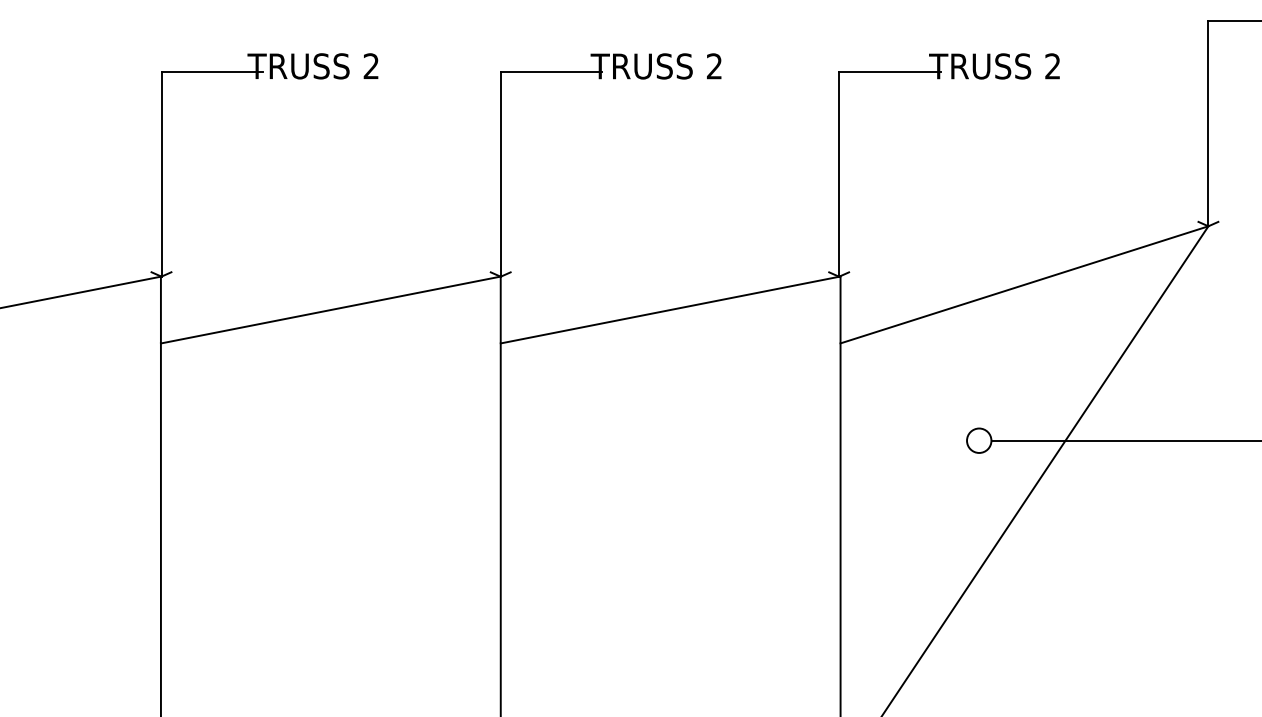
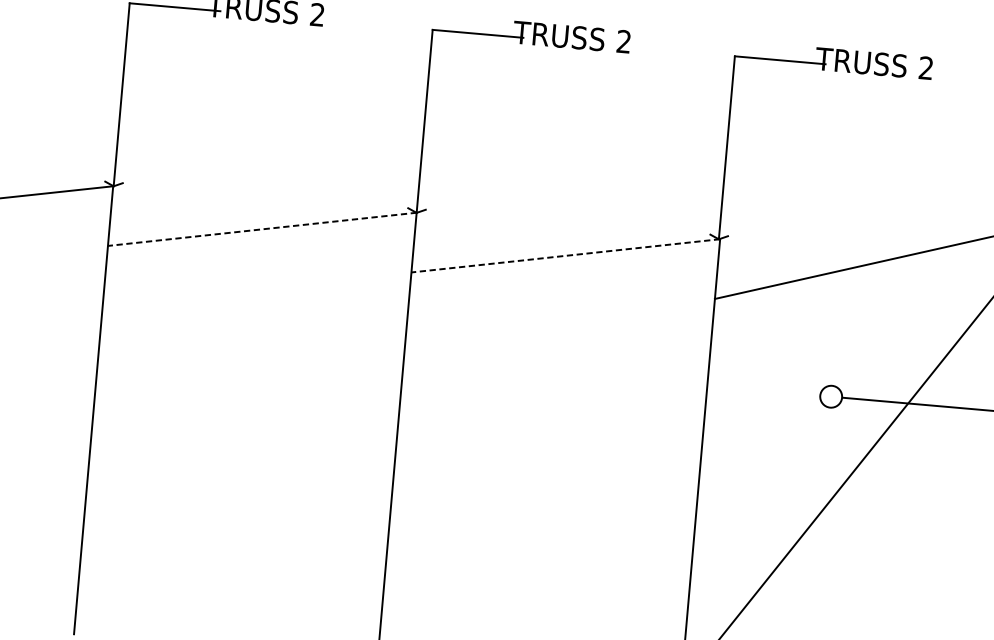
line: (330, 310) -> (261, 229), solid -> dashed
line: (670, 310) -> (565, 256), solid -> dashed

